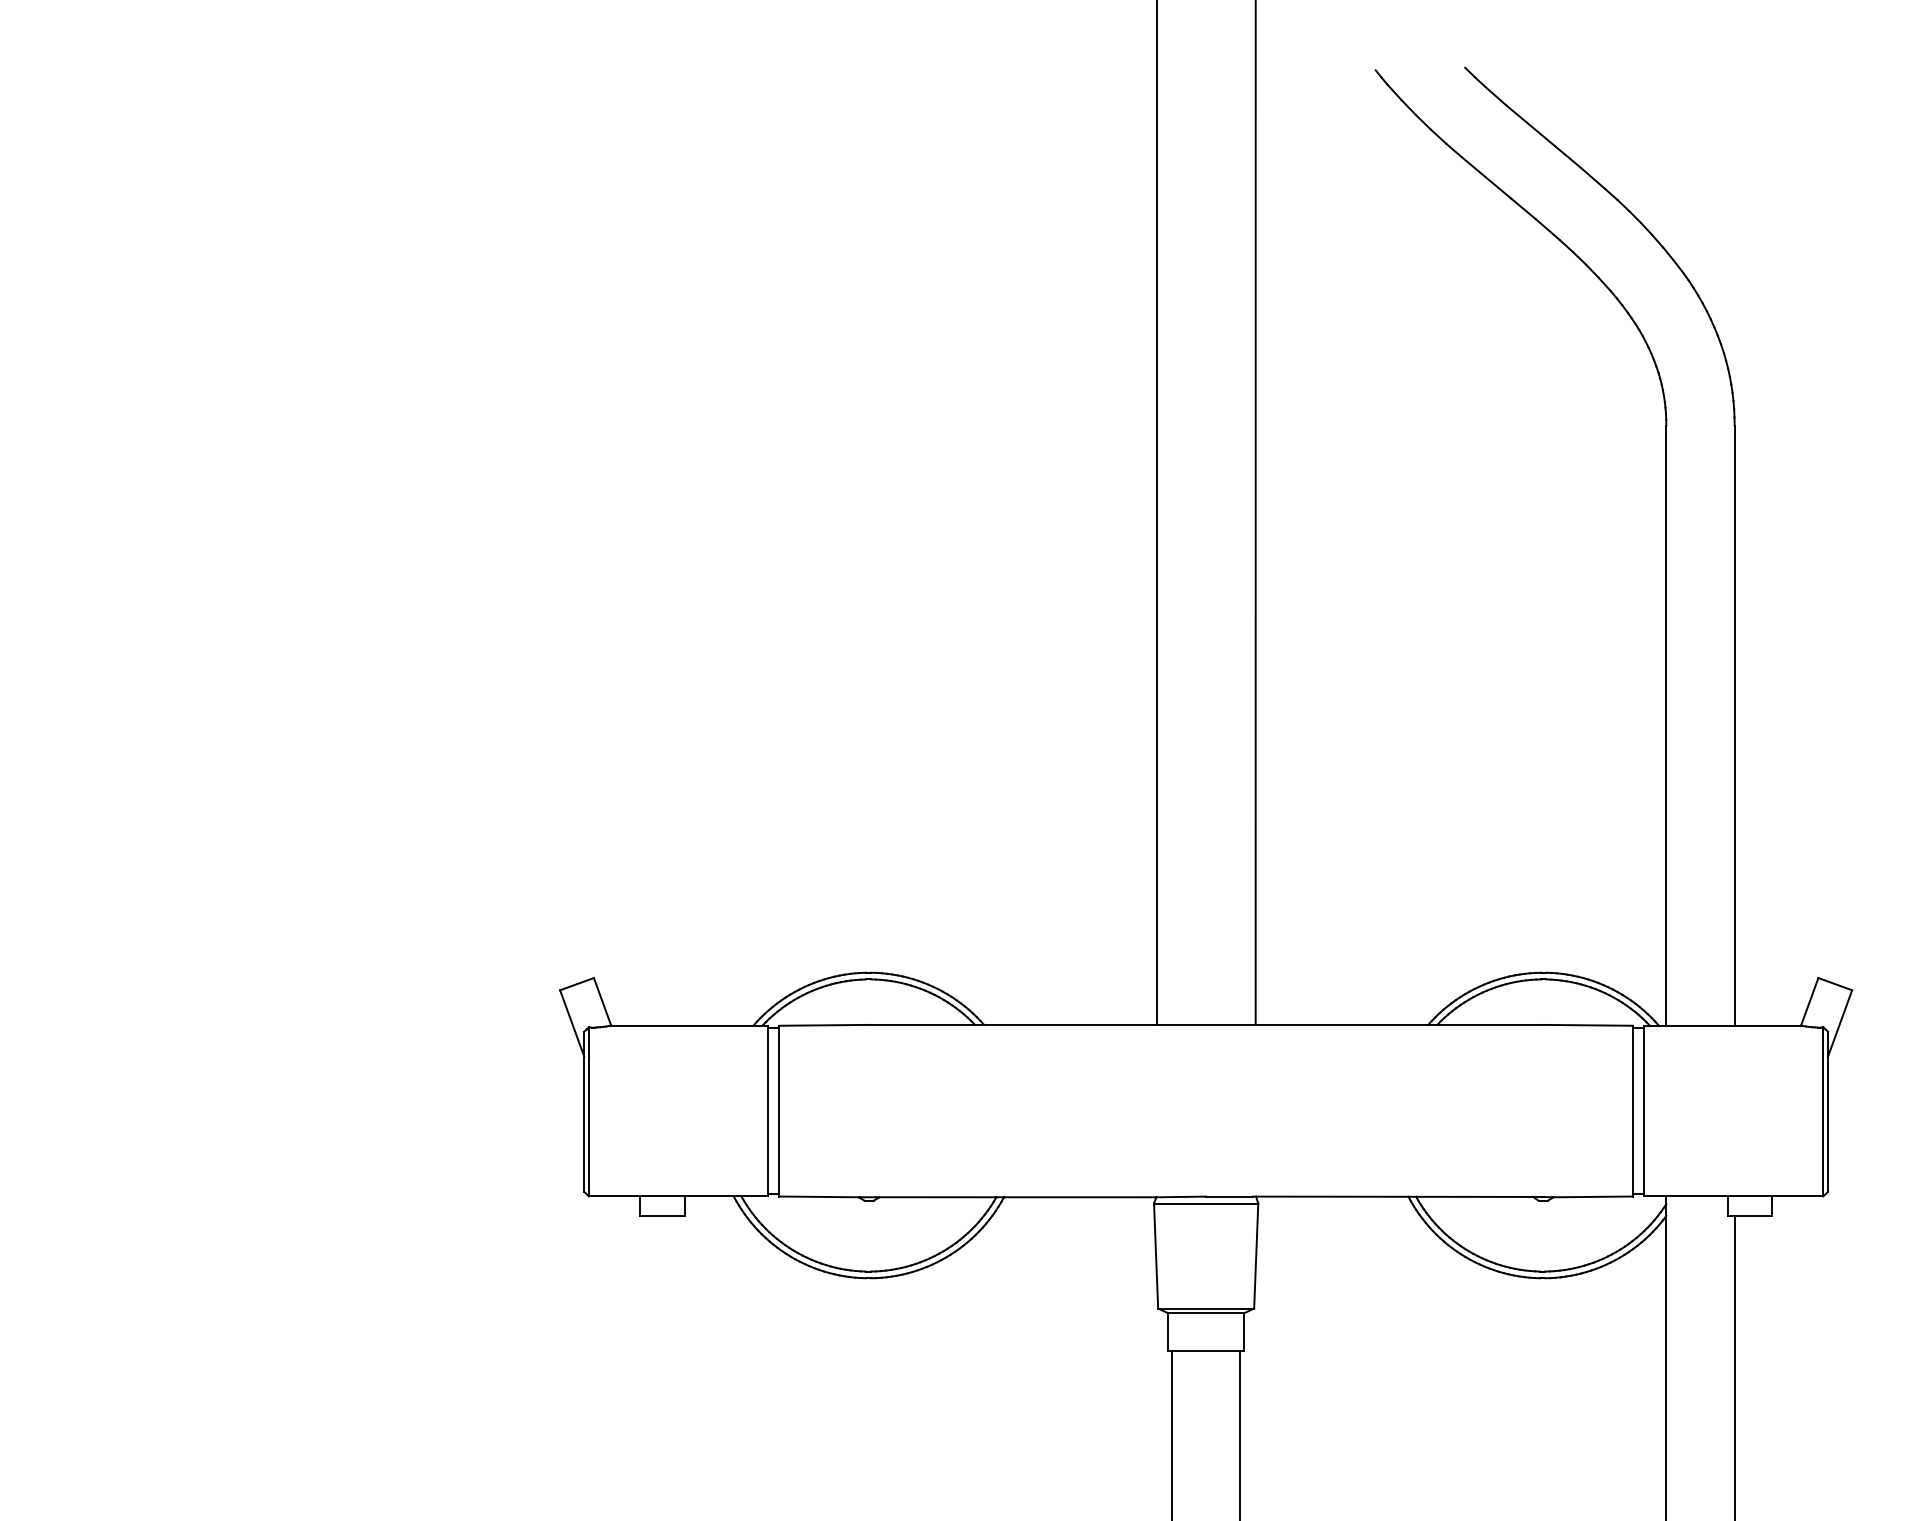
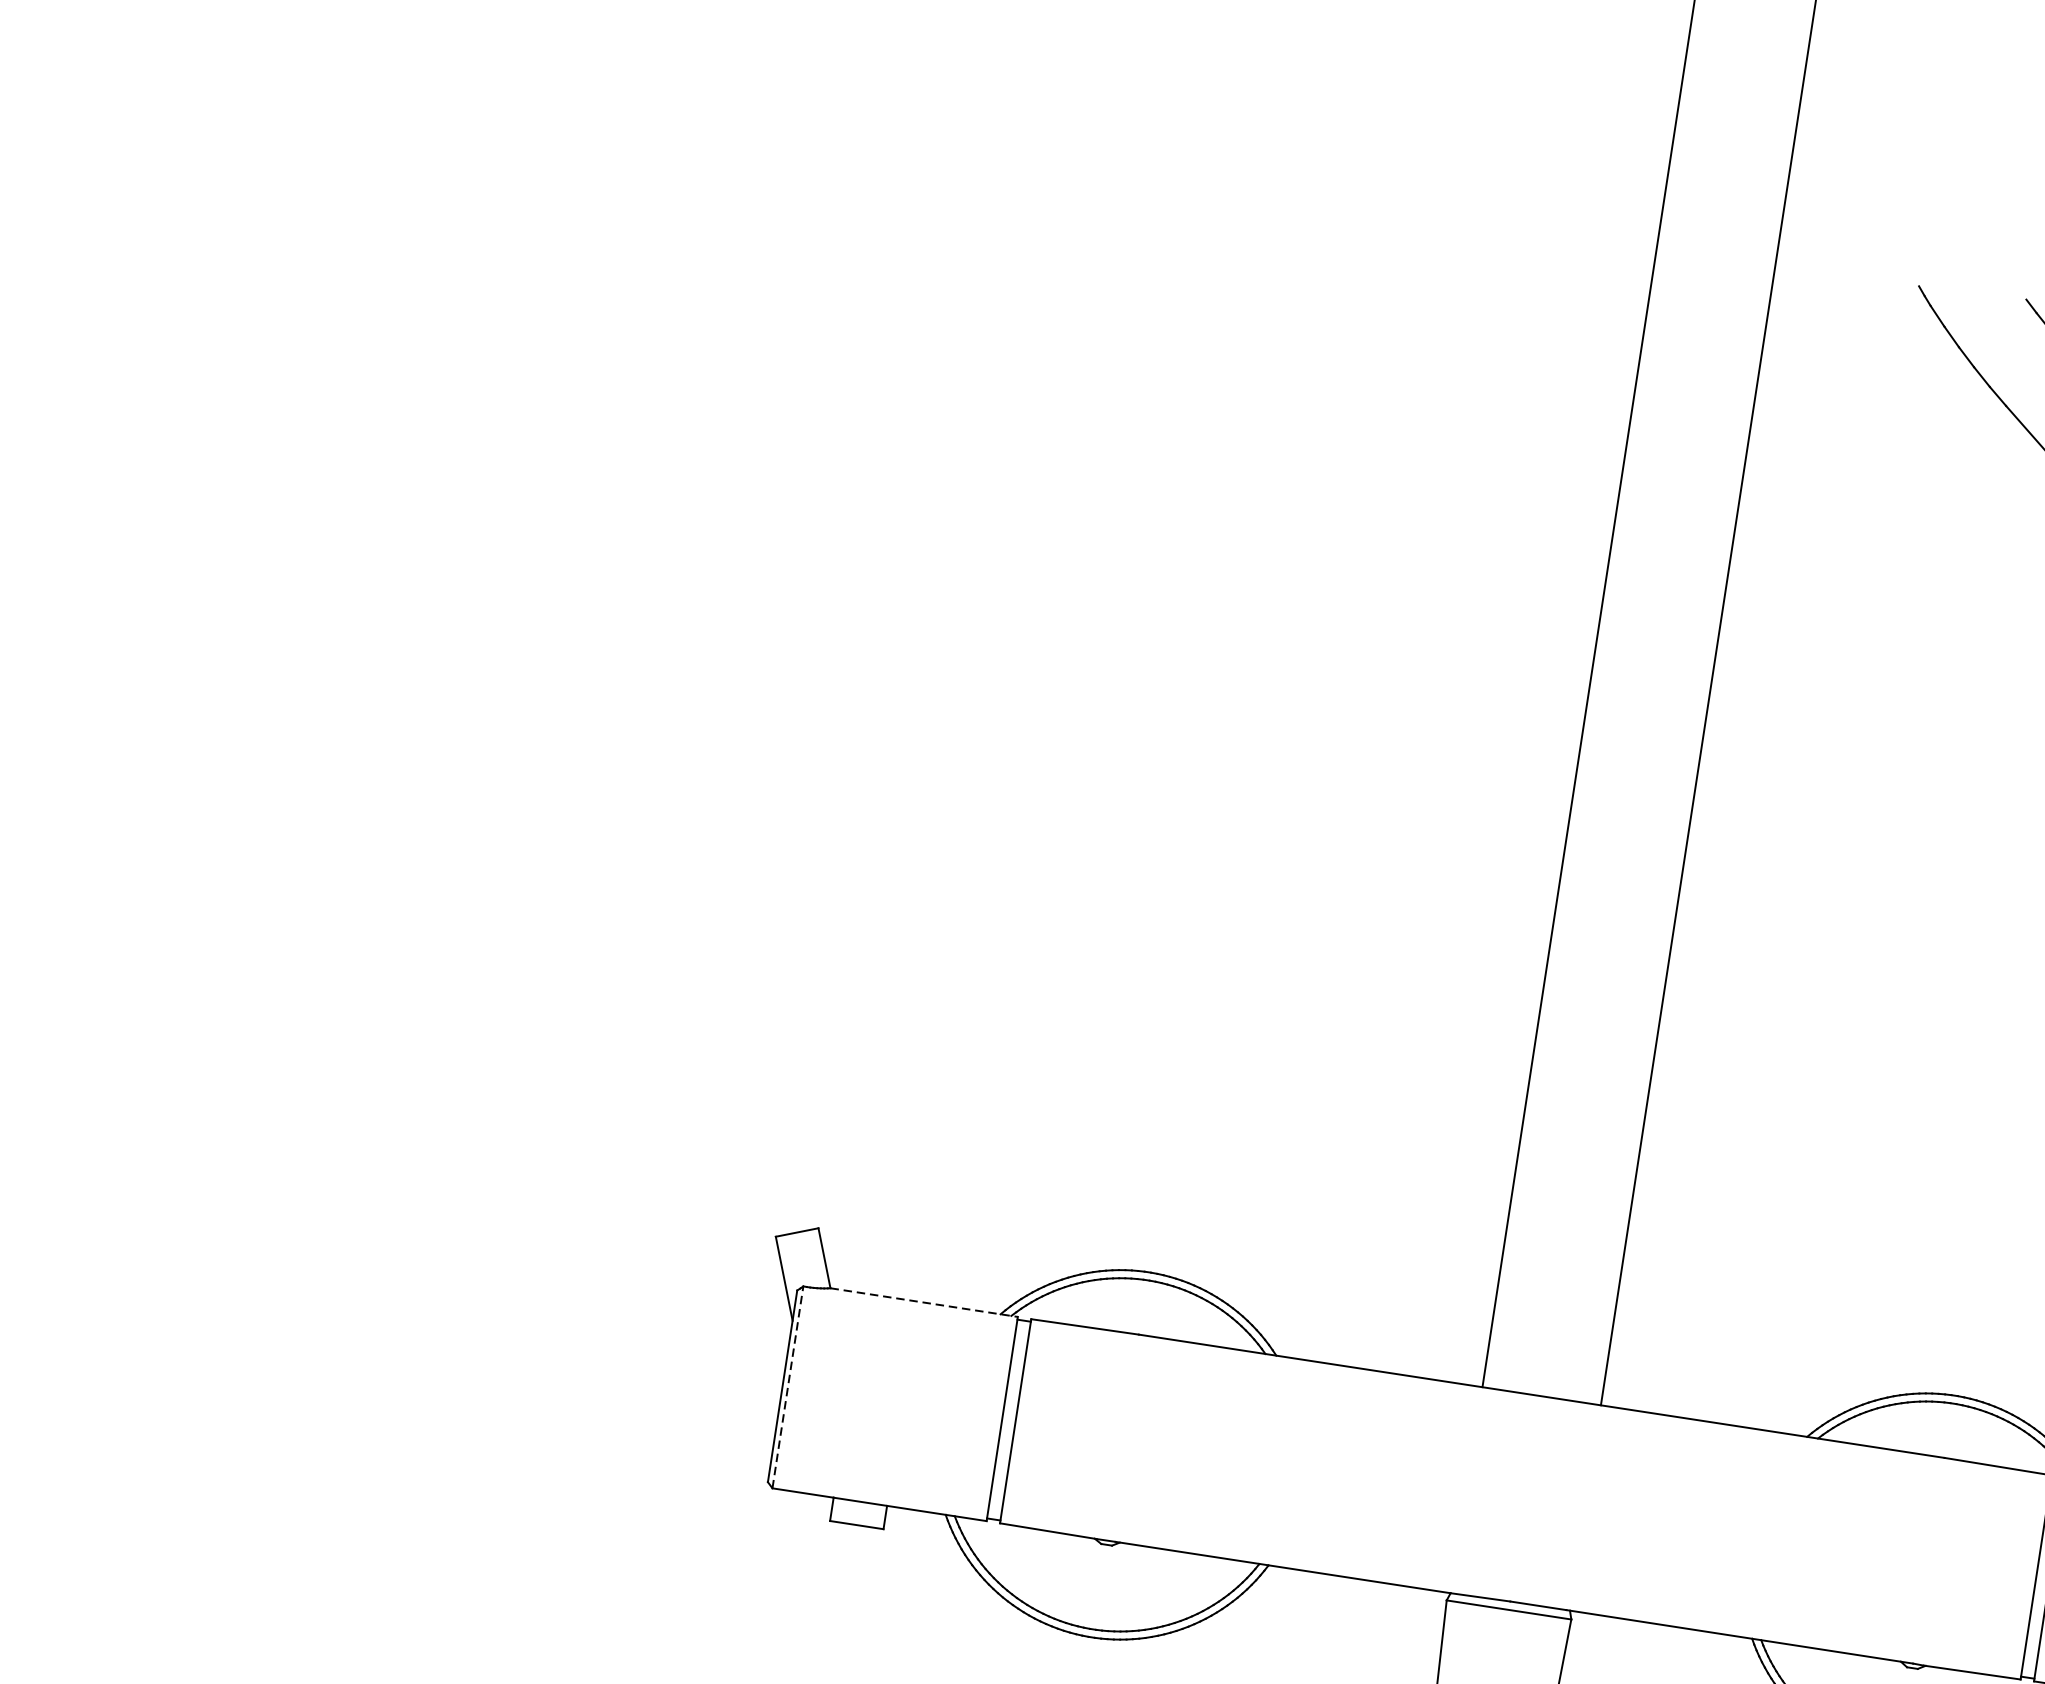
line: (690, 1025) -> (925, 1302), solid -> dashed
line: (588, 1111) -> (787, 1386), solid -> dashed

